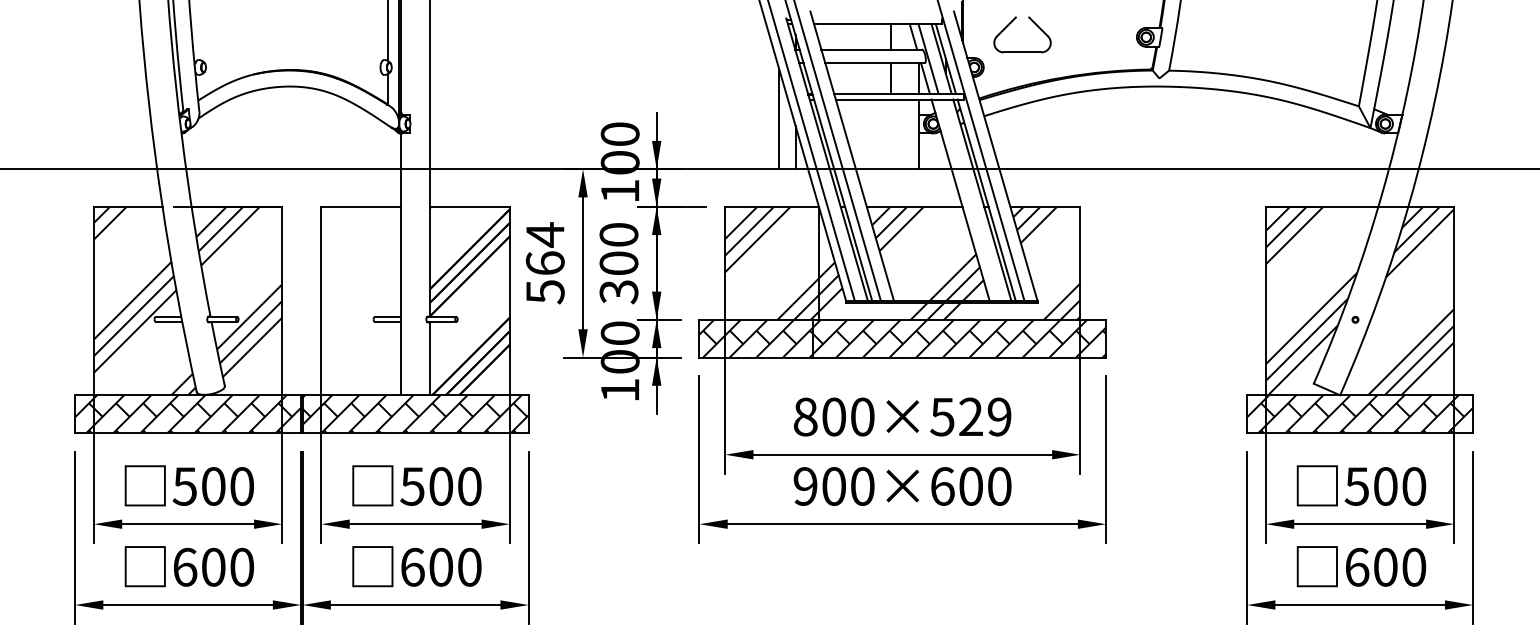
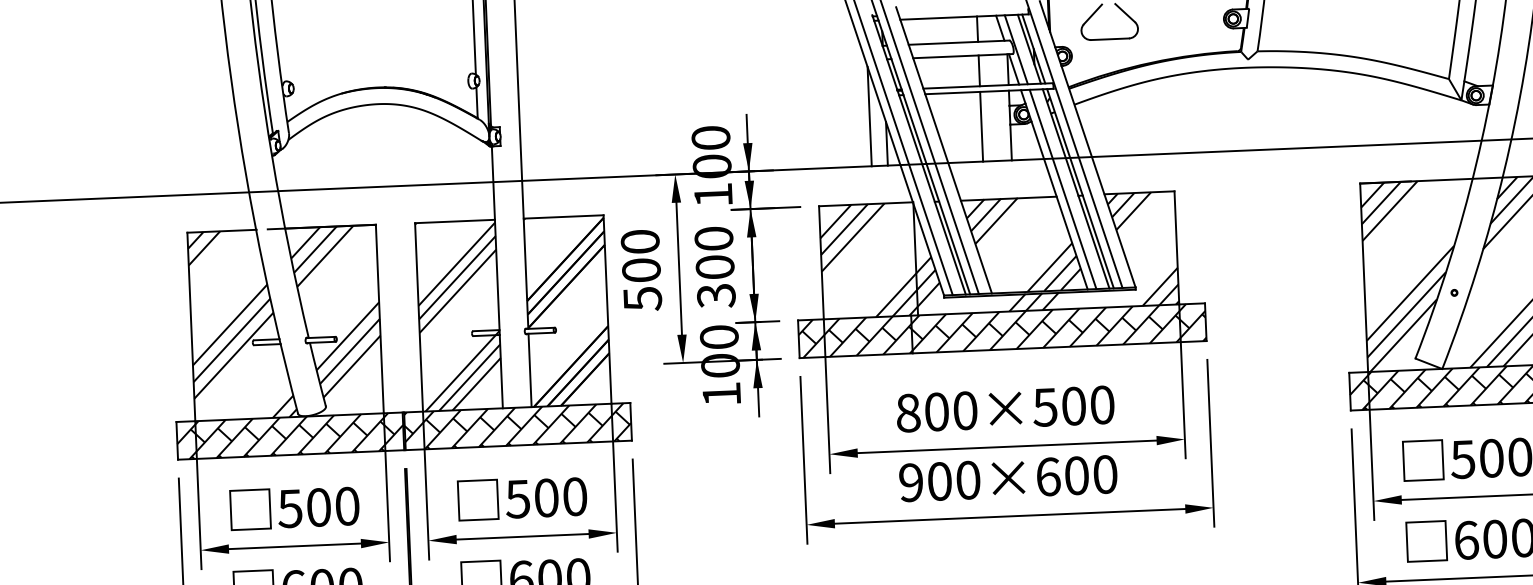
line: (890, 134) -> (981, 126), added
line: (969, 200) -> (1063, 189), added
text: (544, 248) -> (640, 255), 564 -> 500
hatch: (361, 300) -> (459, 315), added
text: (985, 416) -> (1088, 405), 800×529 -> 800×500

